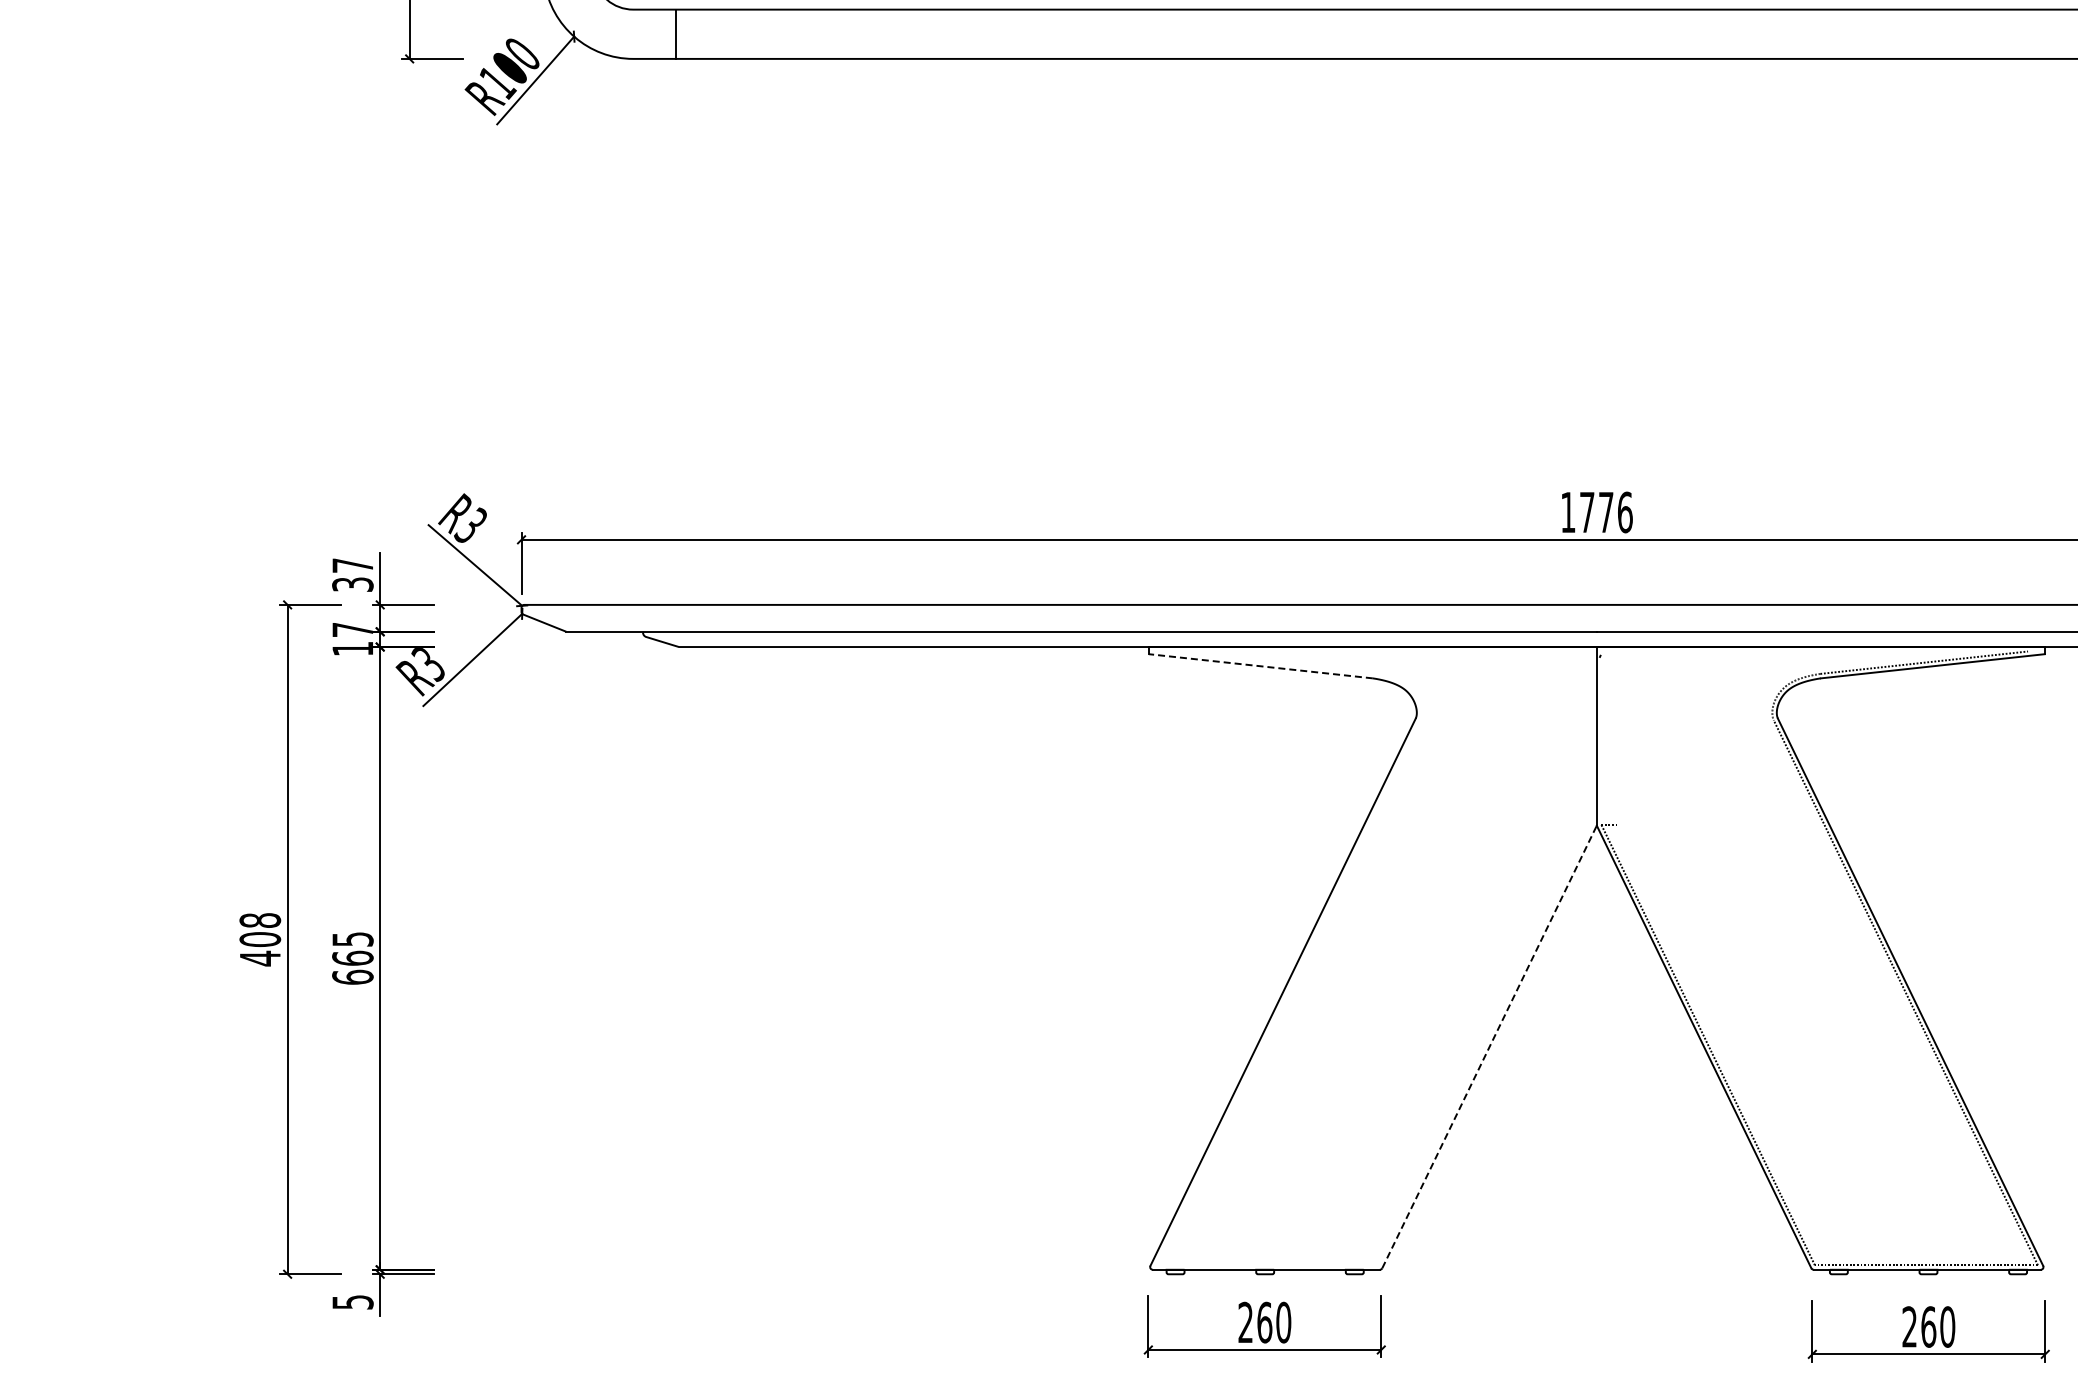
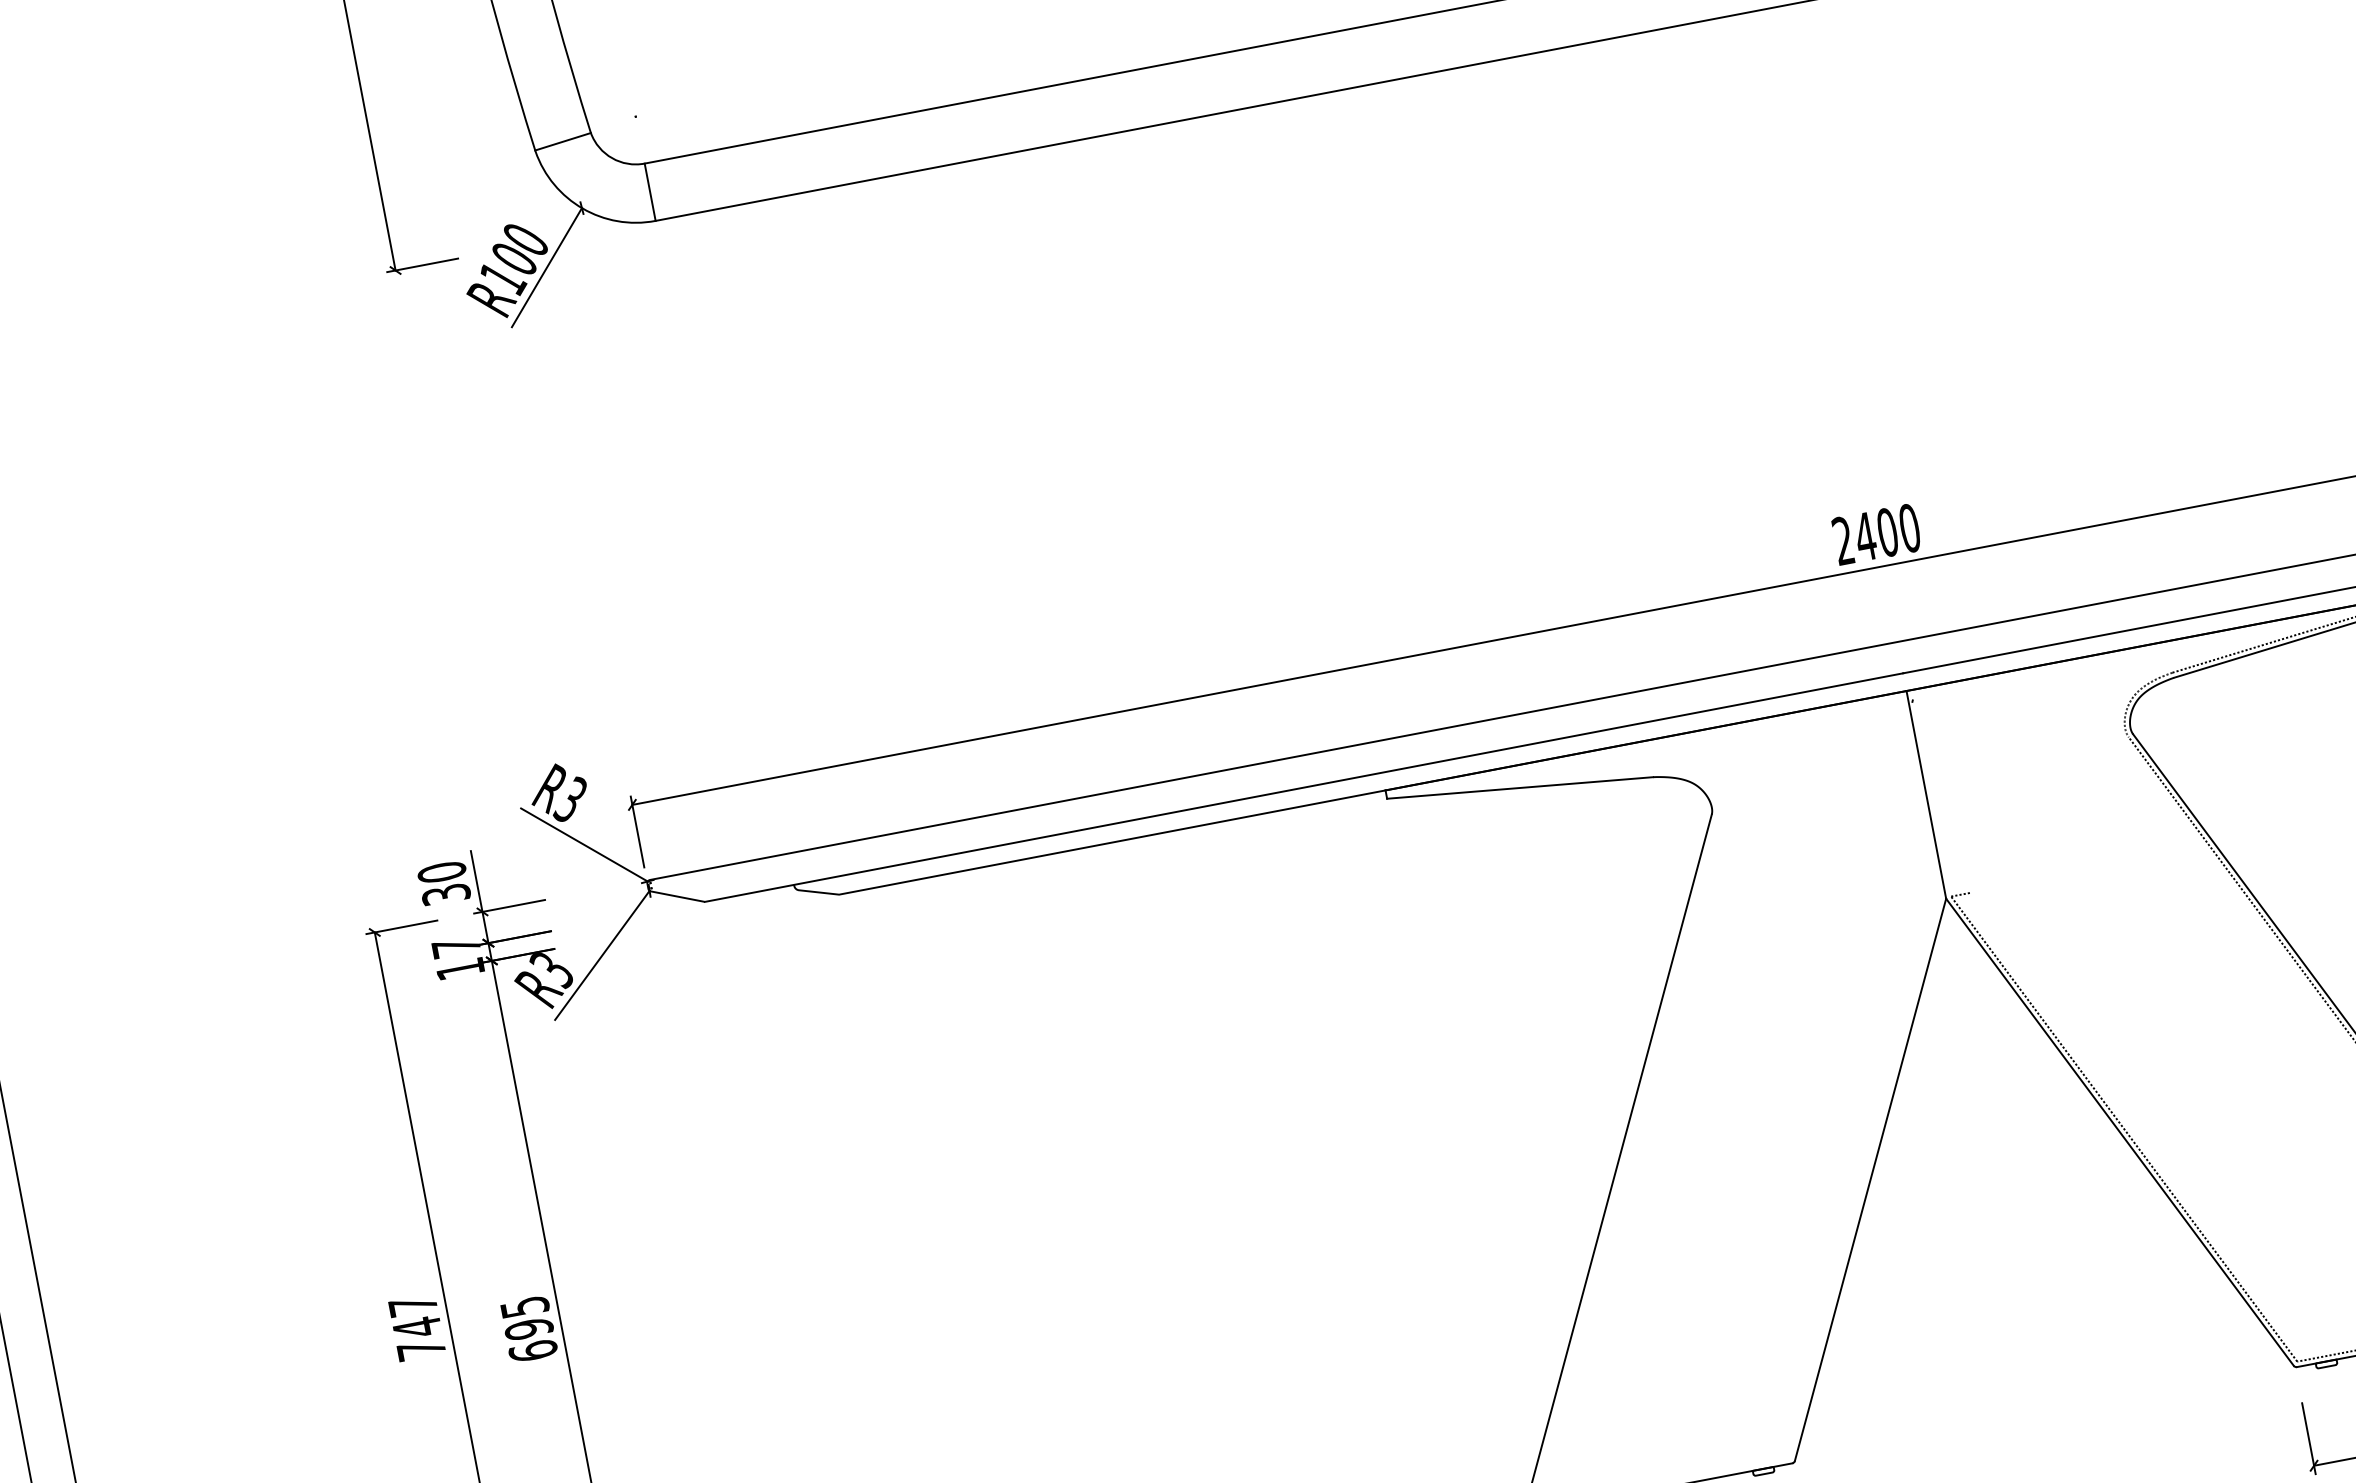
line: (676, 33) -> (650, 191), moved
text: (1596, 512) -> (1876, 534), 1776 -> 2400
text: (352, 565) -> (441, 872), 37 -> 30
line: (1260, 666) -> (1519, 788), dashed -> solid
text: (260, 939) -> (417, 1327), 408 -> 747
text: (352, 957) -> (528, 1328), 665 -> 695
line: (1489, 1046) -> (1870, 1179), dashed -> solid

